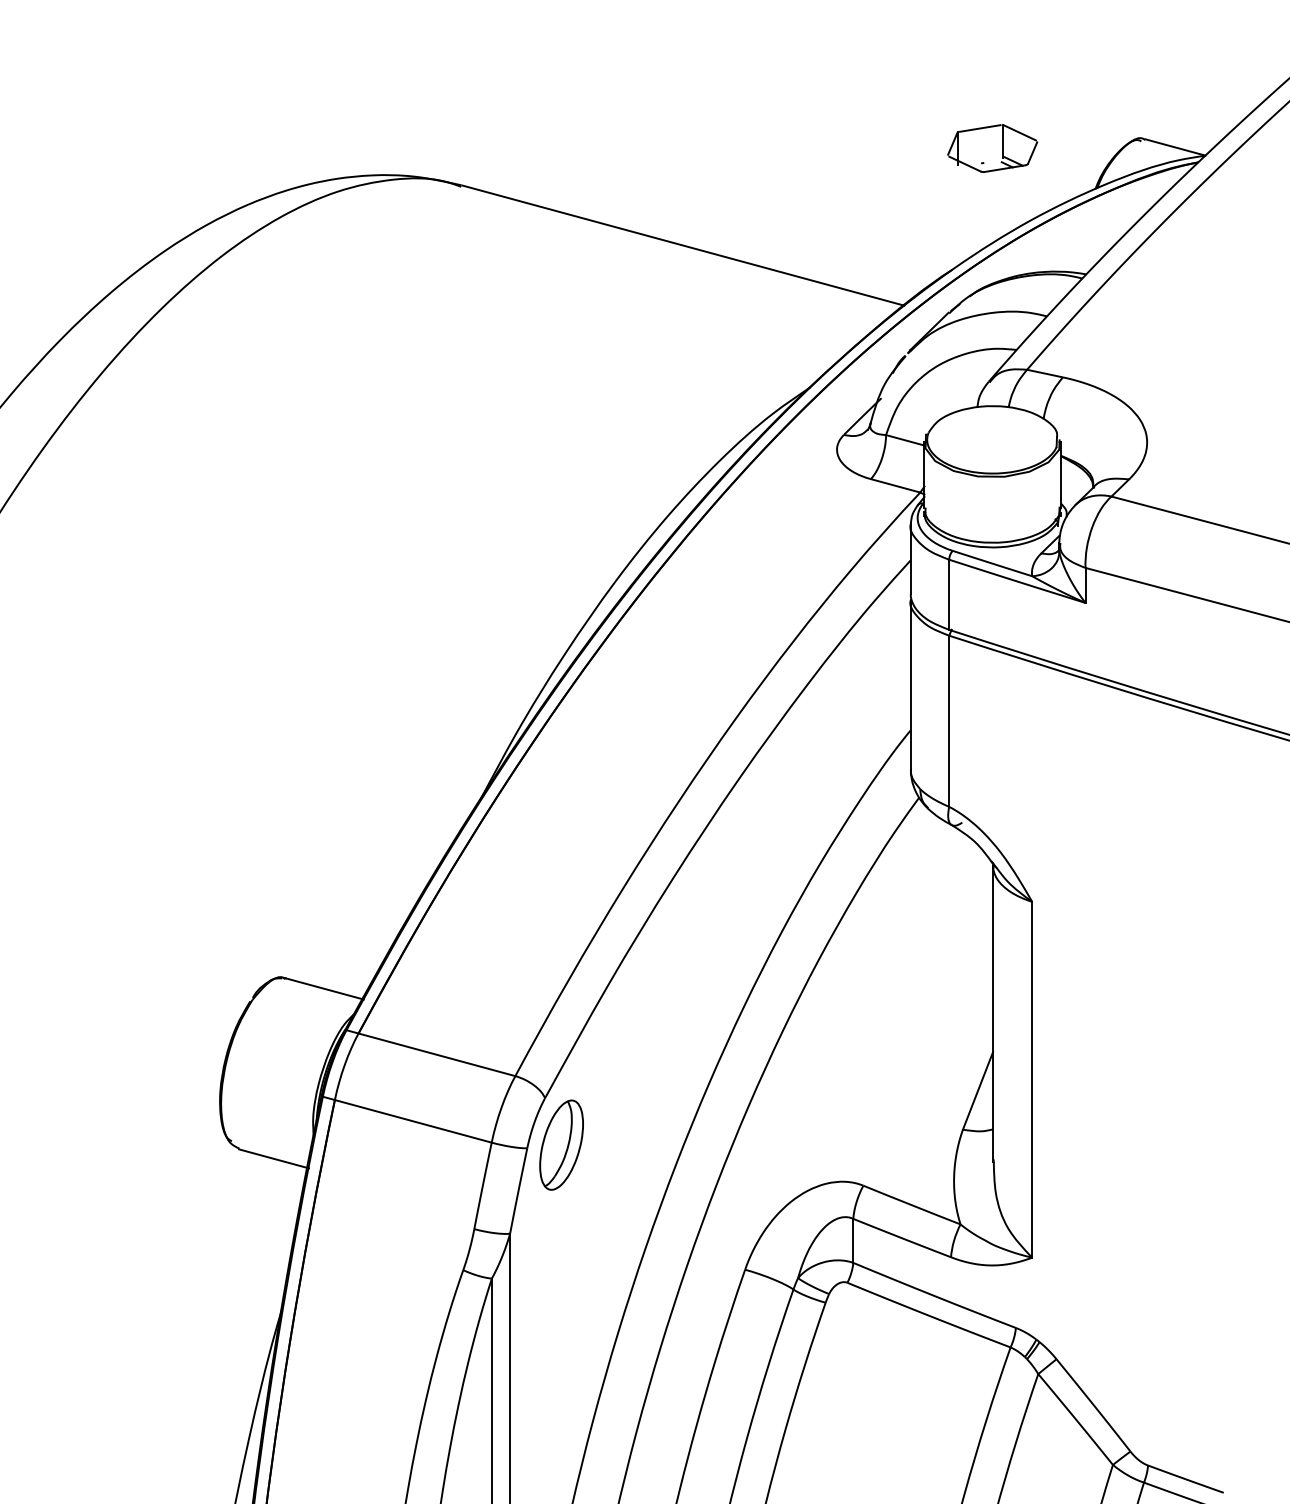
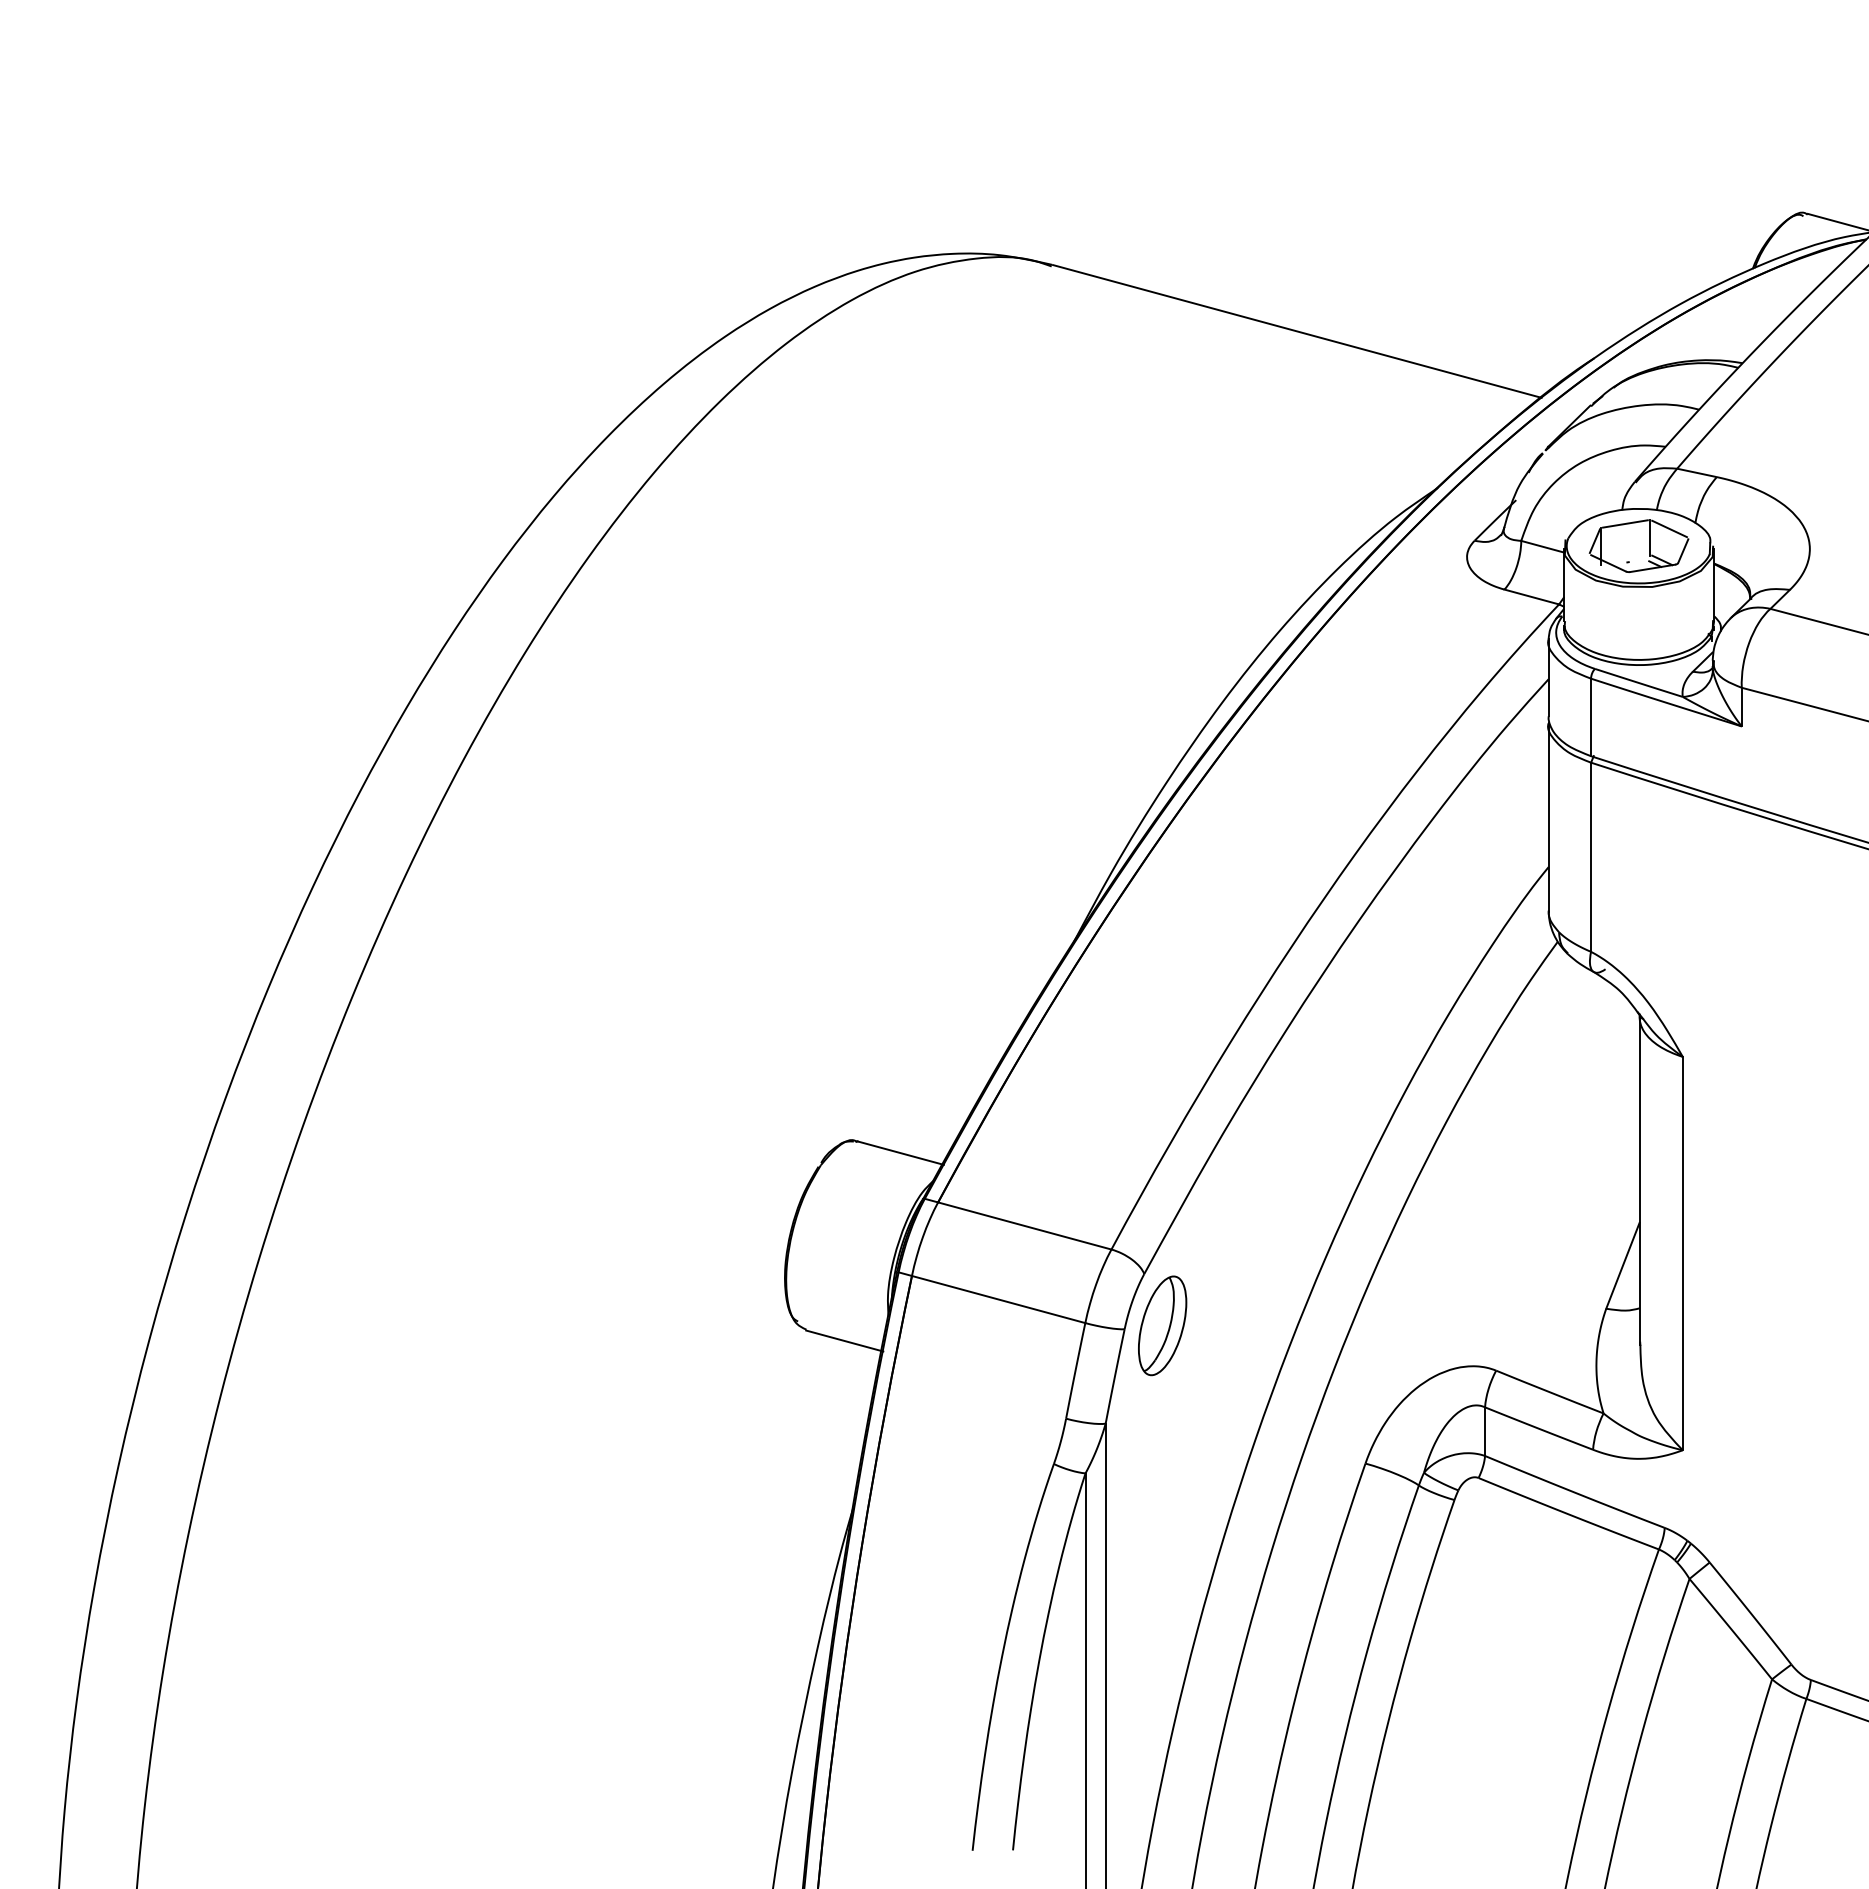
part: (992, 147) -> (1638, 545), moved

